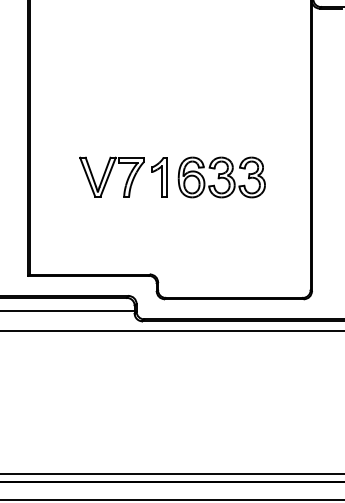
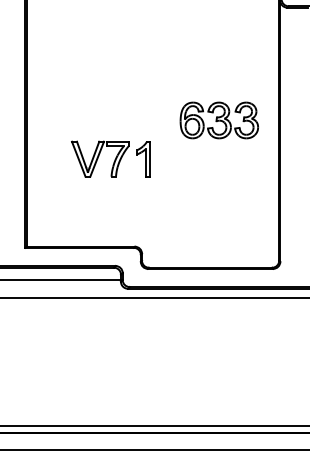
part: (220, 177) -> (218, 120), moved

